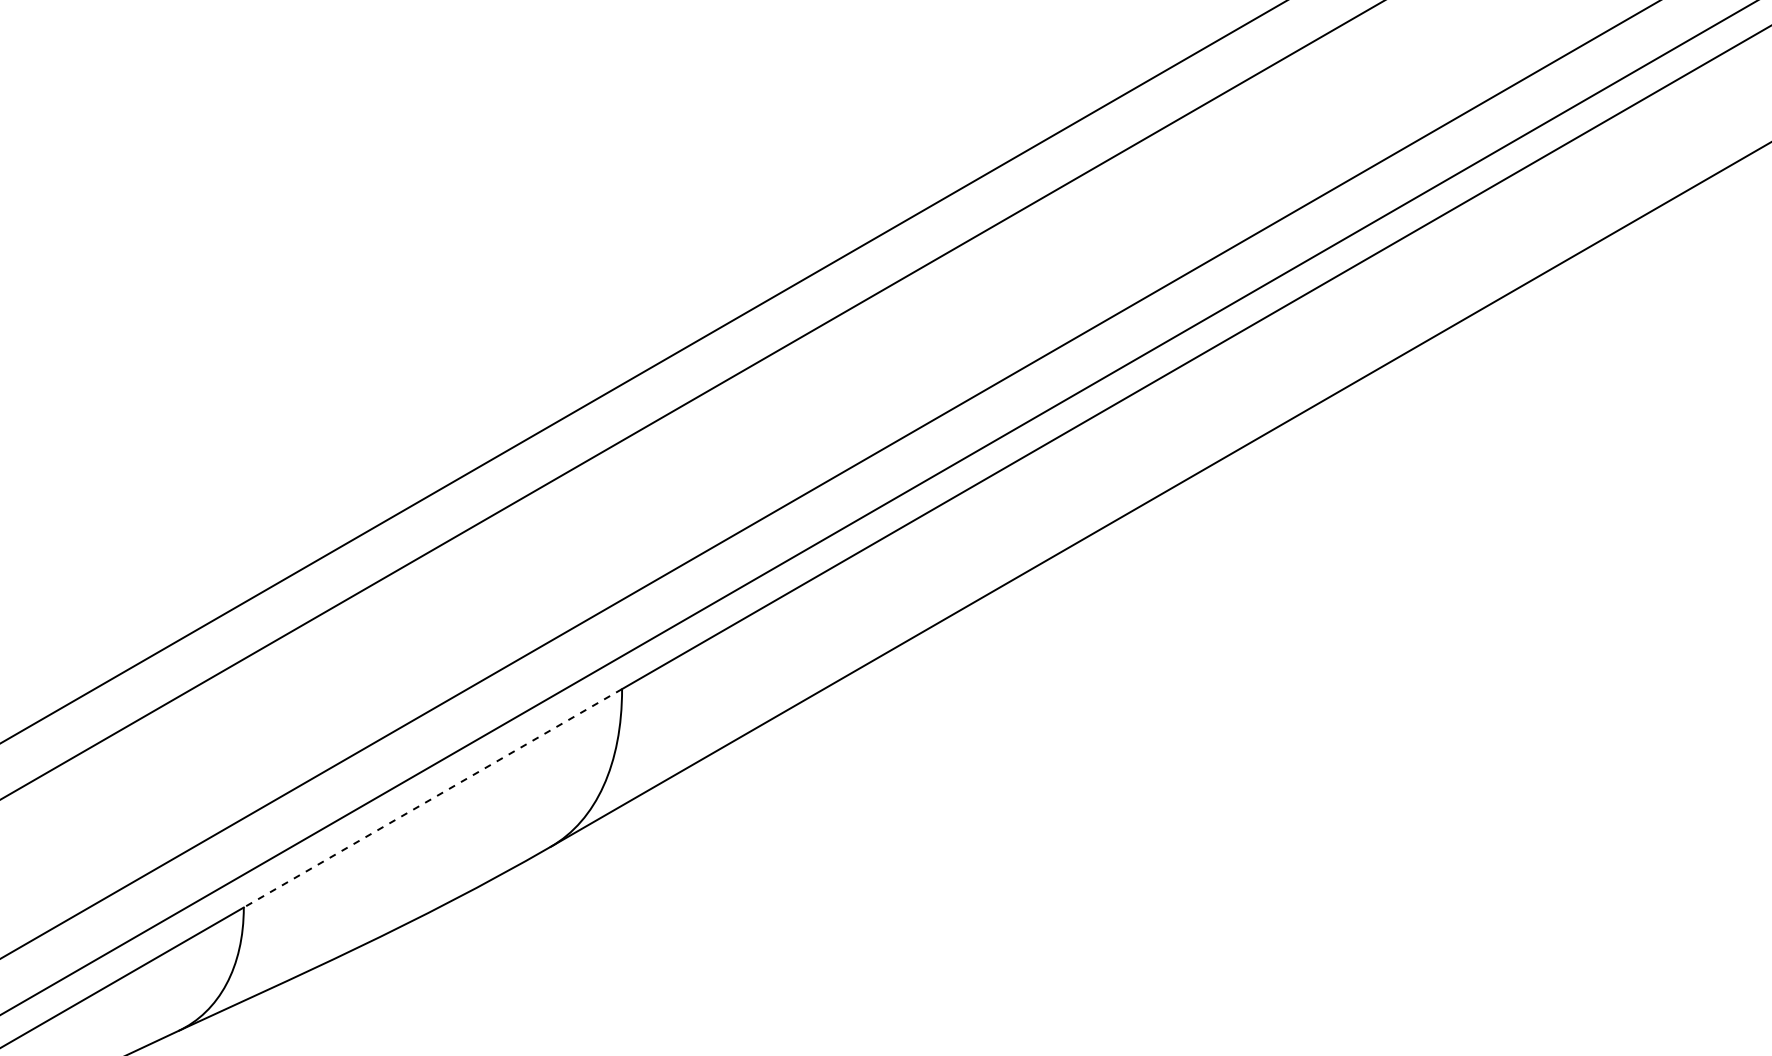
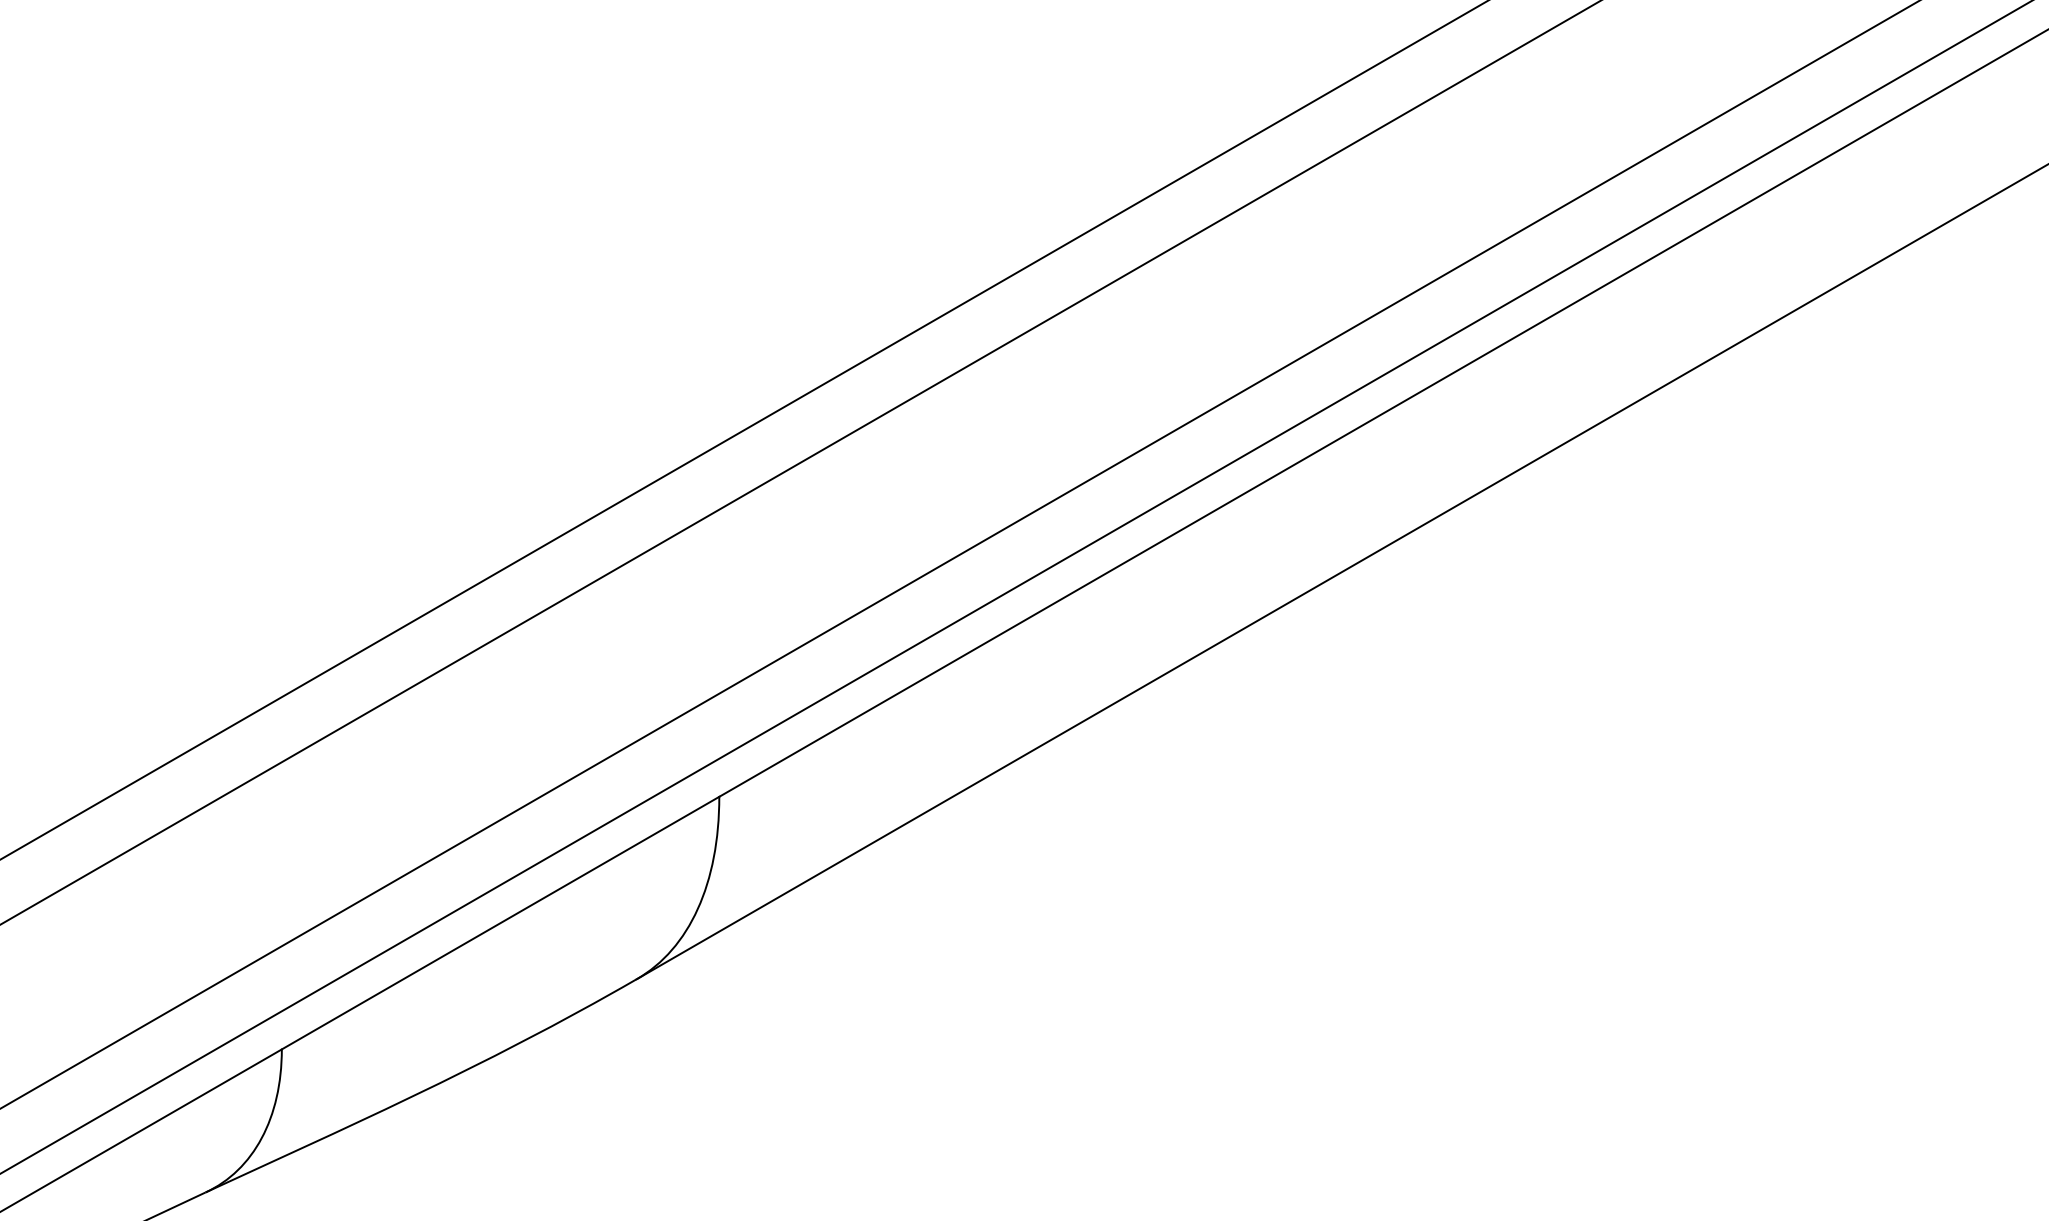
line: (432, 798) -> (500, 923), dashed -> solid

